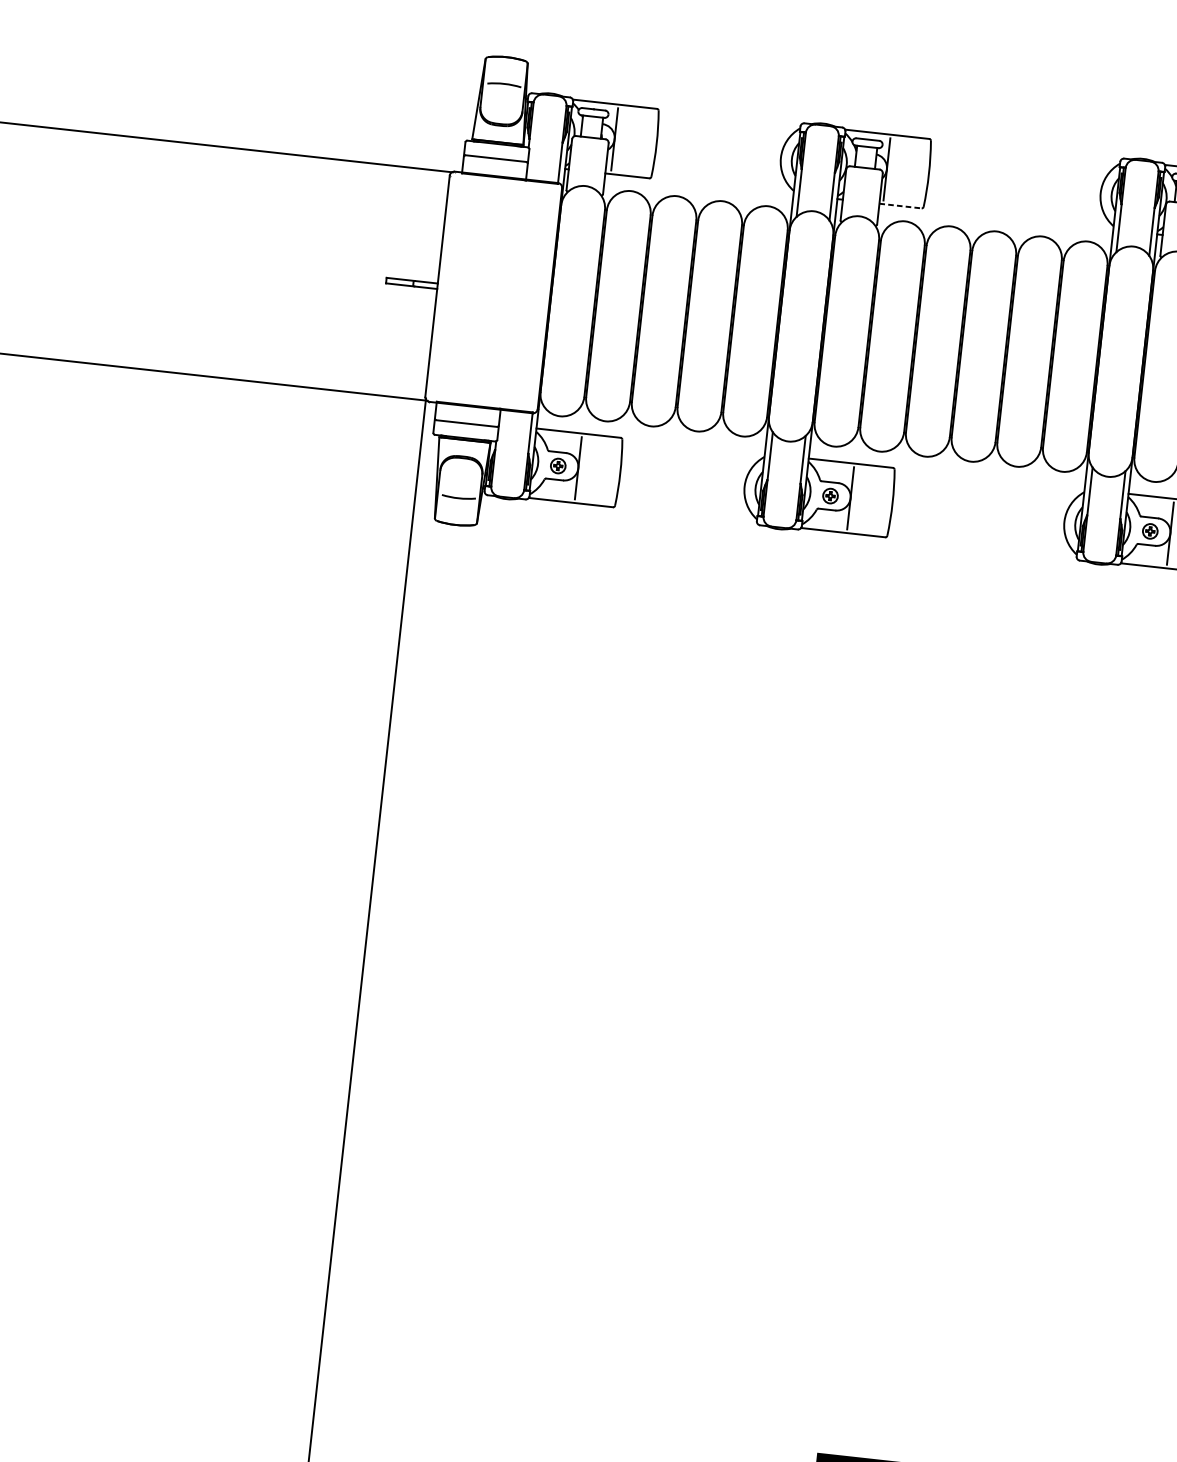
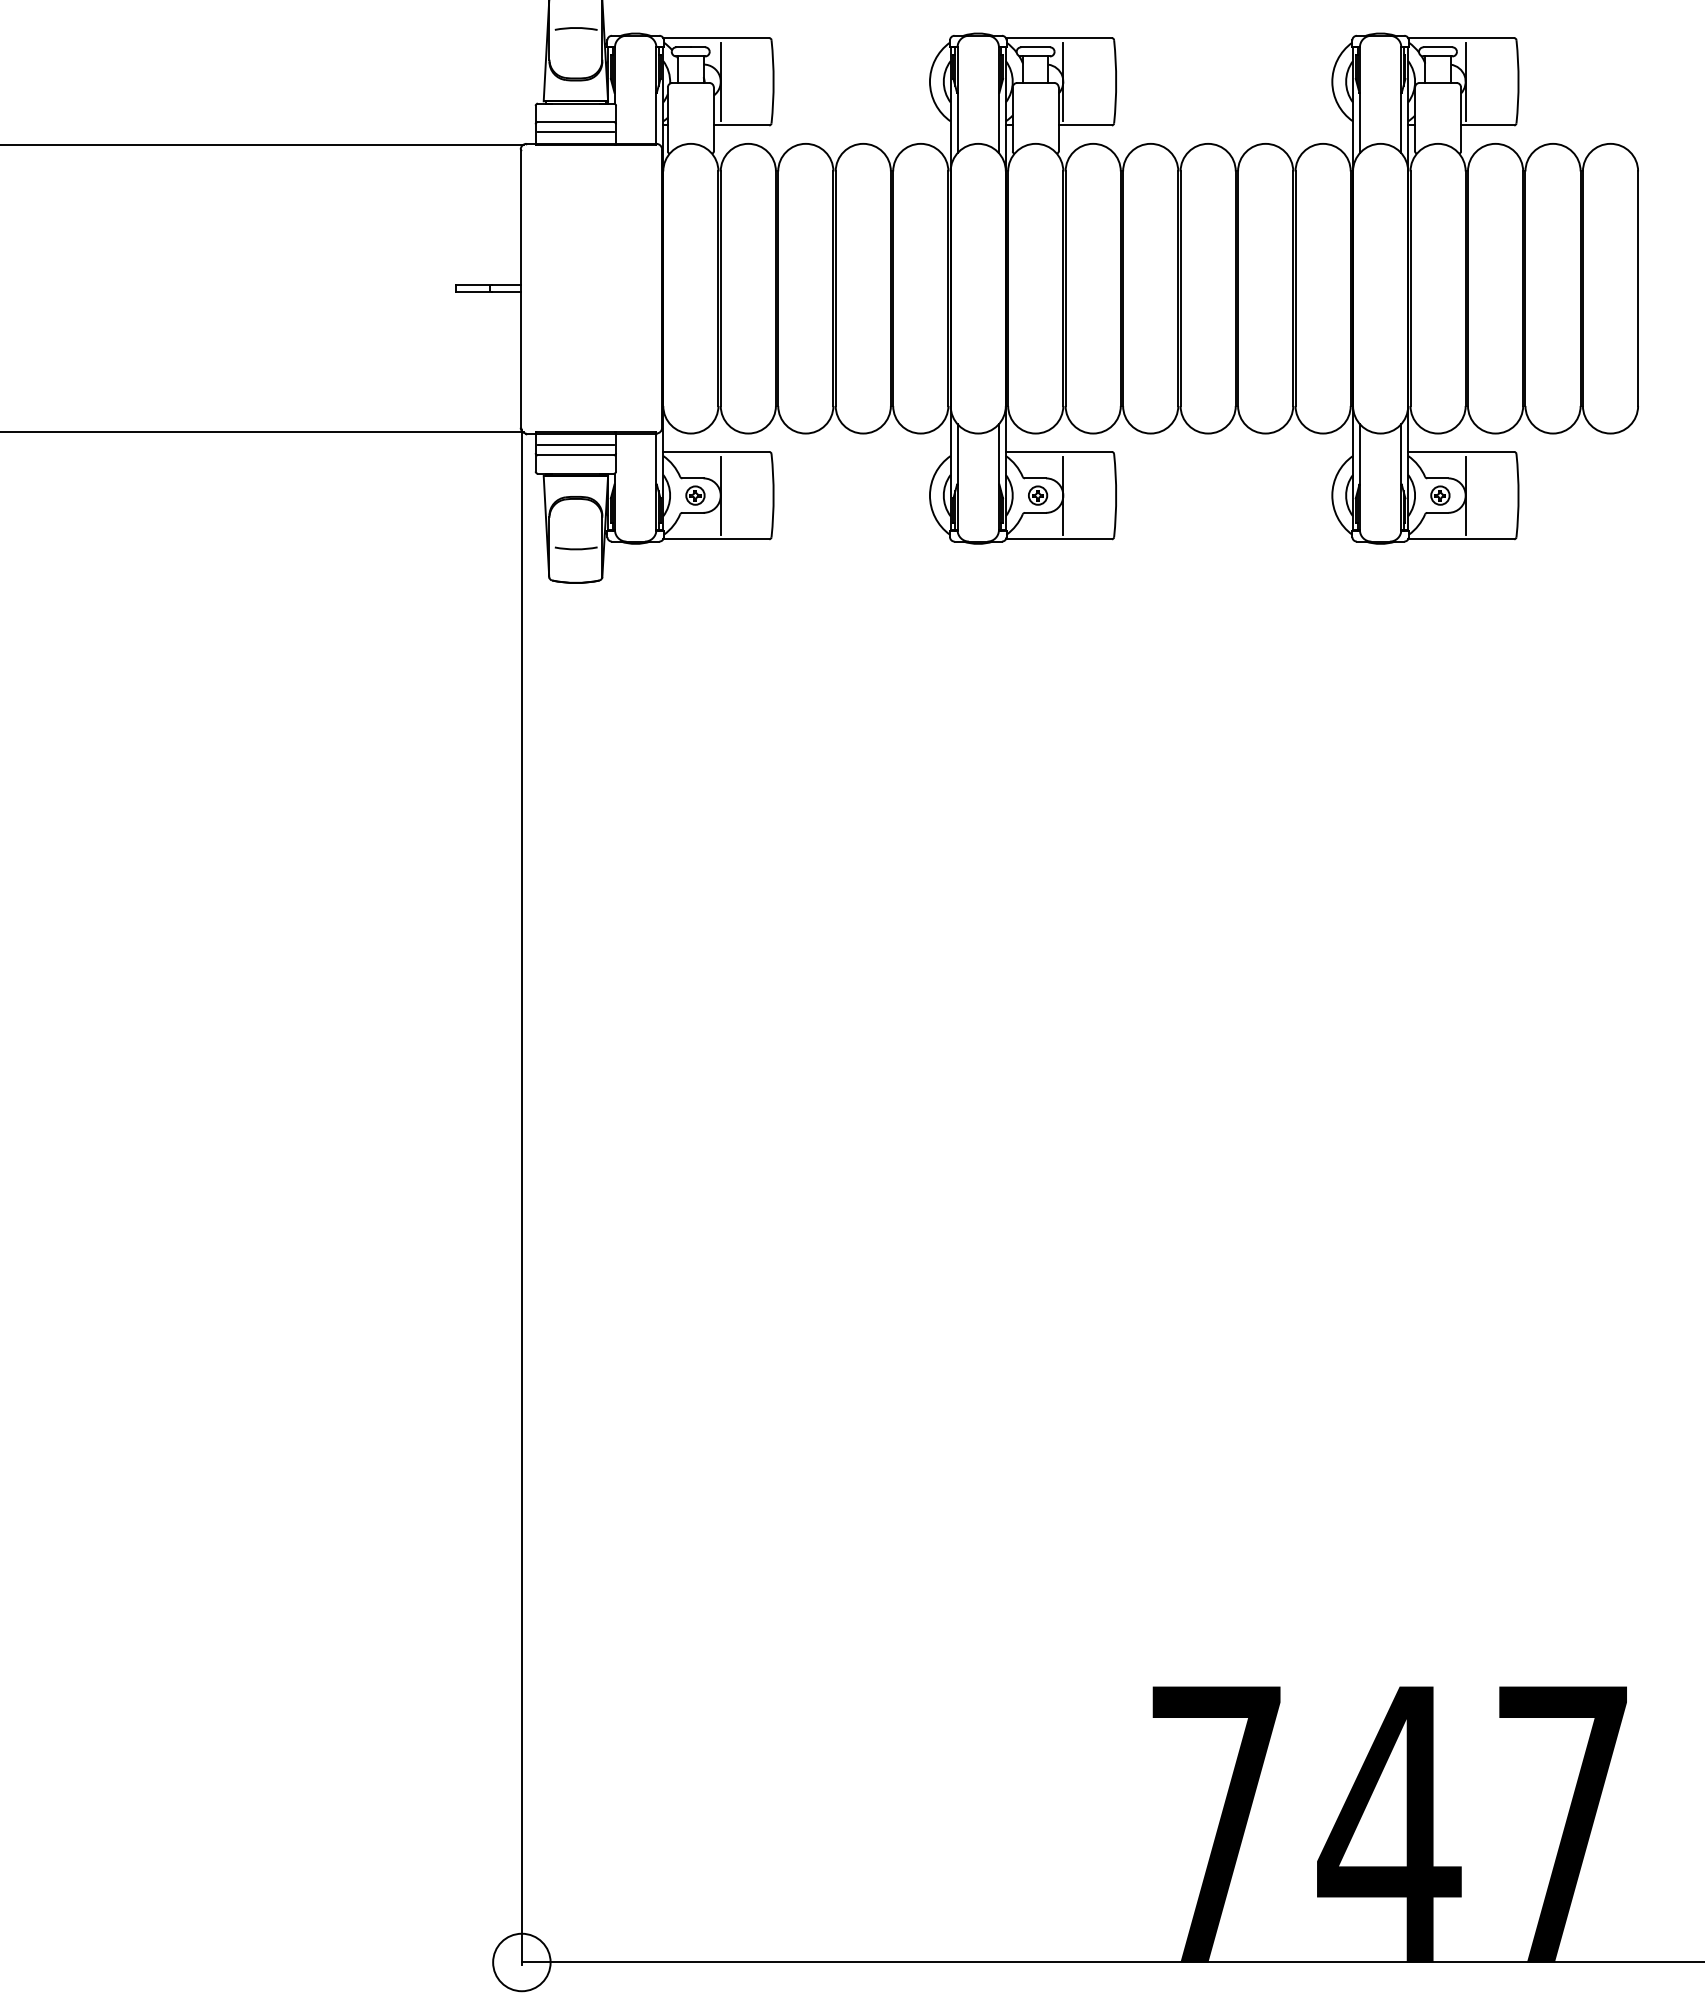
line: (494, 166) -> (575, 132), added
line: (900, 206) -> (1085, 125), dashed -> solid
line: (467, 415) -> (575, 445), added

